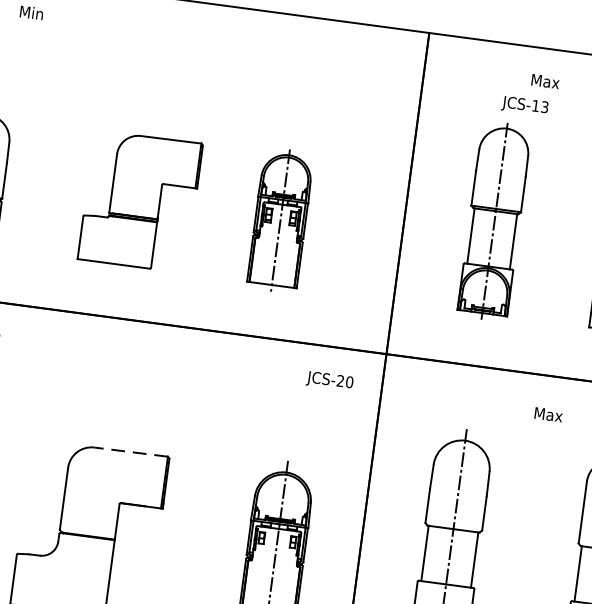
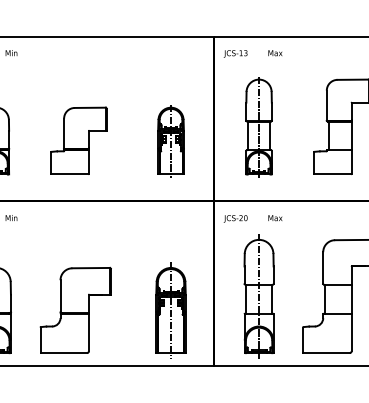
text: (524, 105) -> (235, 53), moved
part: (279, 220) -> (170, 141), moved
text: (329, 380) -> (235, 218), moved
text: (548, 415) -> (275, 218), moved
line: (131, 452) -> (91, 268), dashed -> solid

